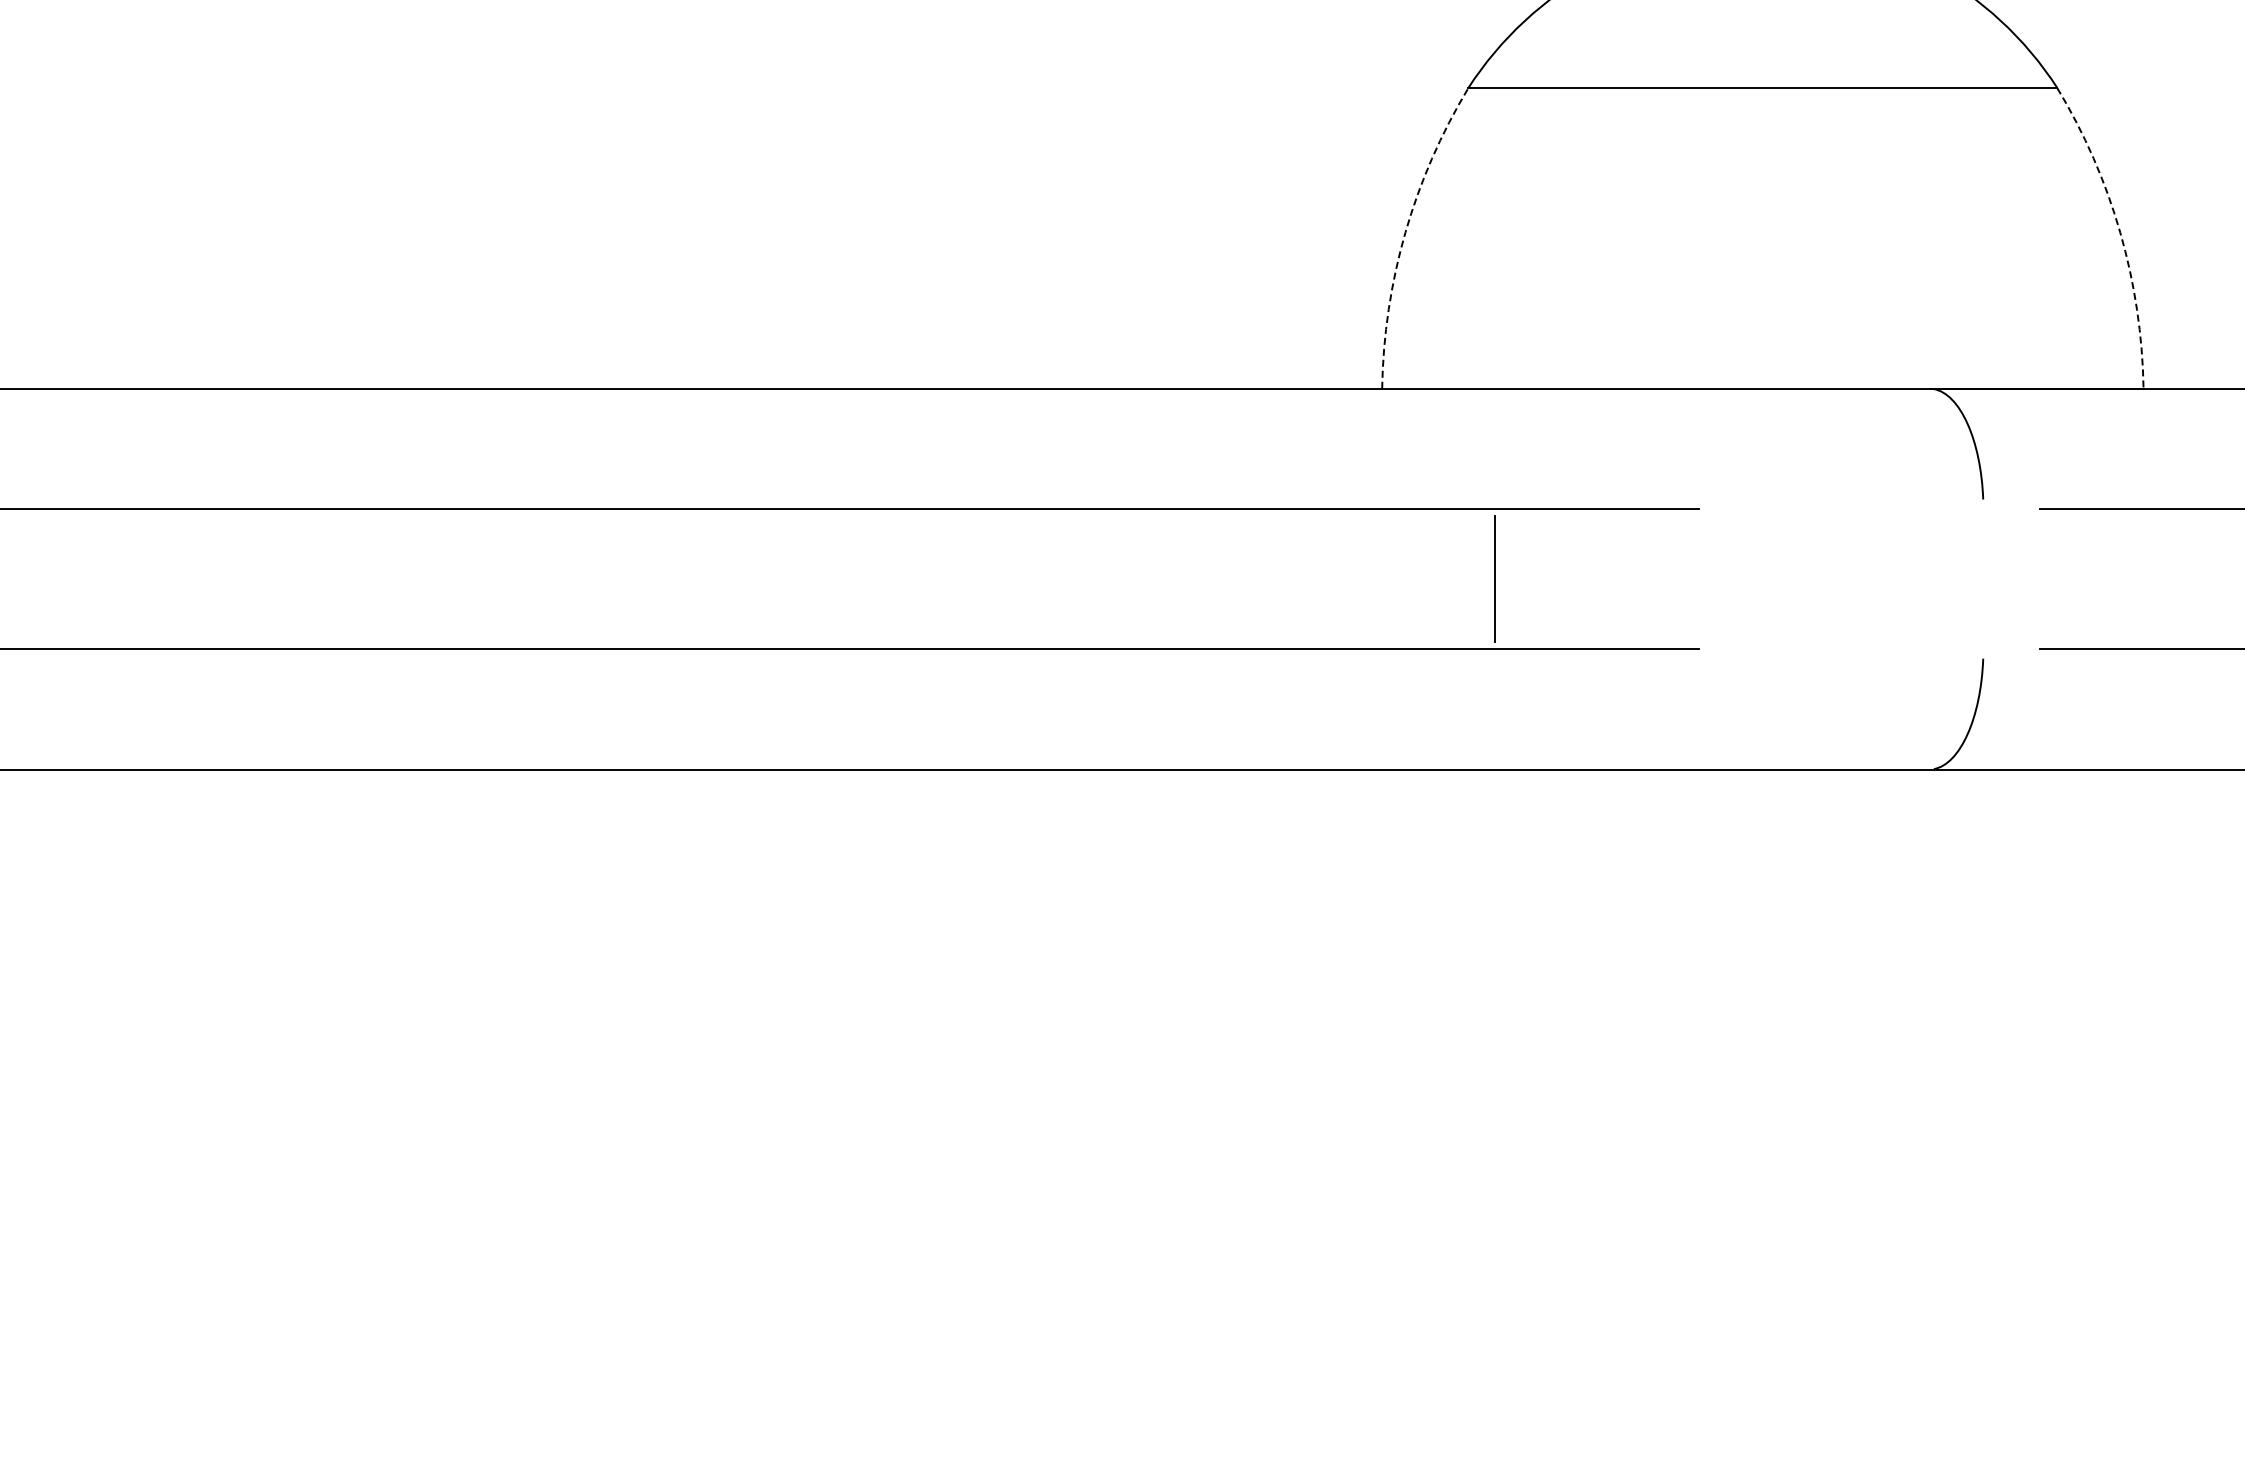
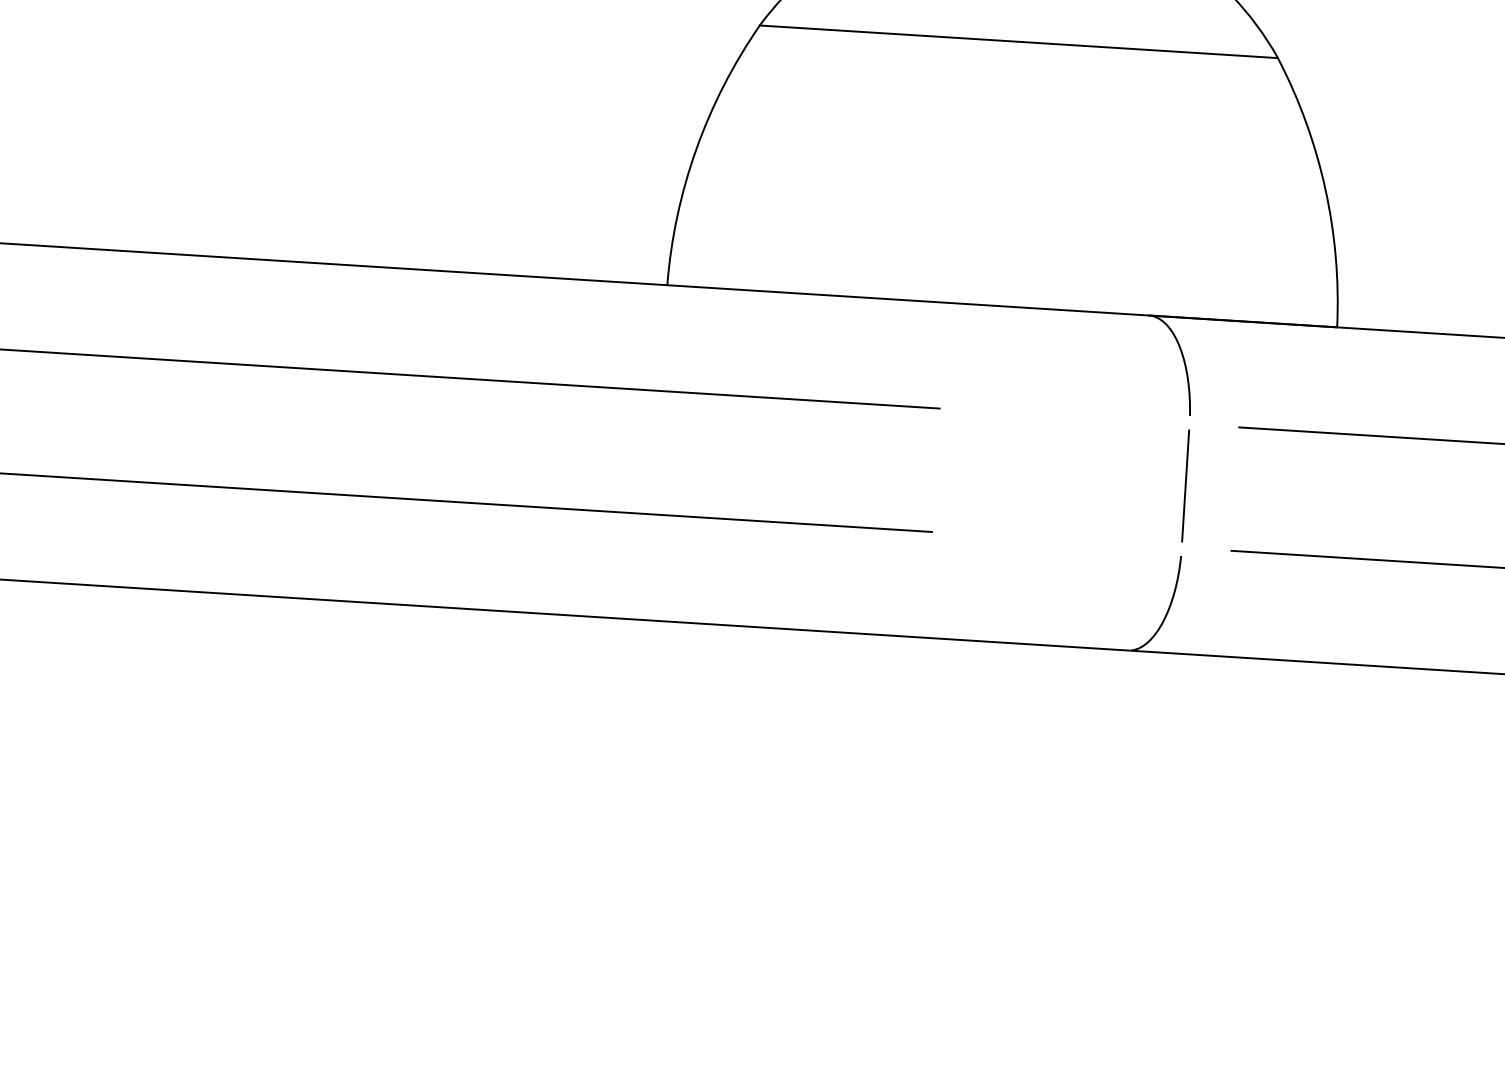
arc: (1405, 232) -> (696, 149), dashed -> solid
arc: (2120, 232) -> (1325, 188), dashed -> solid
line: (1494, 578) -> (1184, 485), moved

